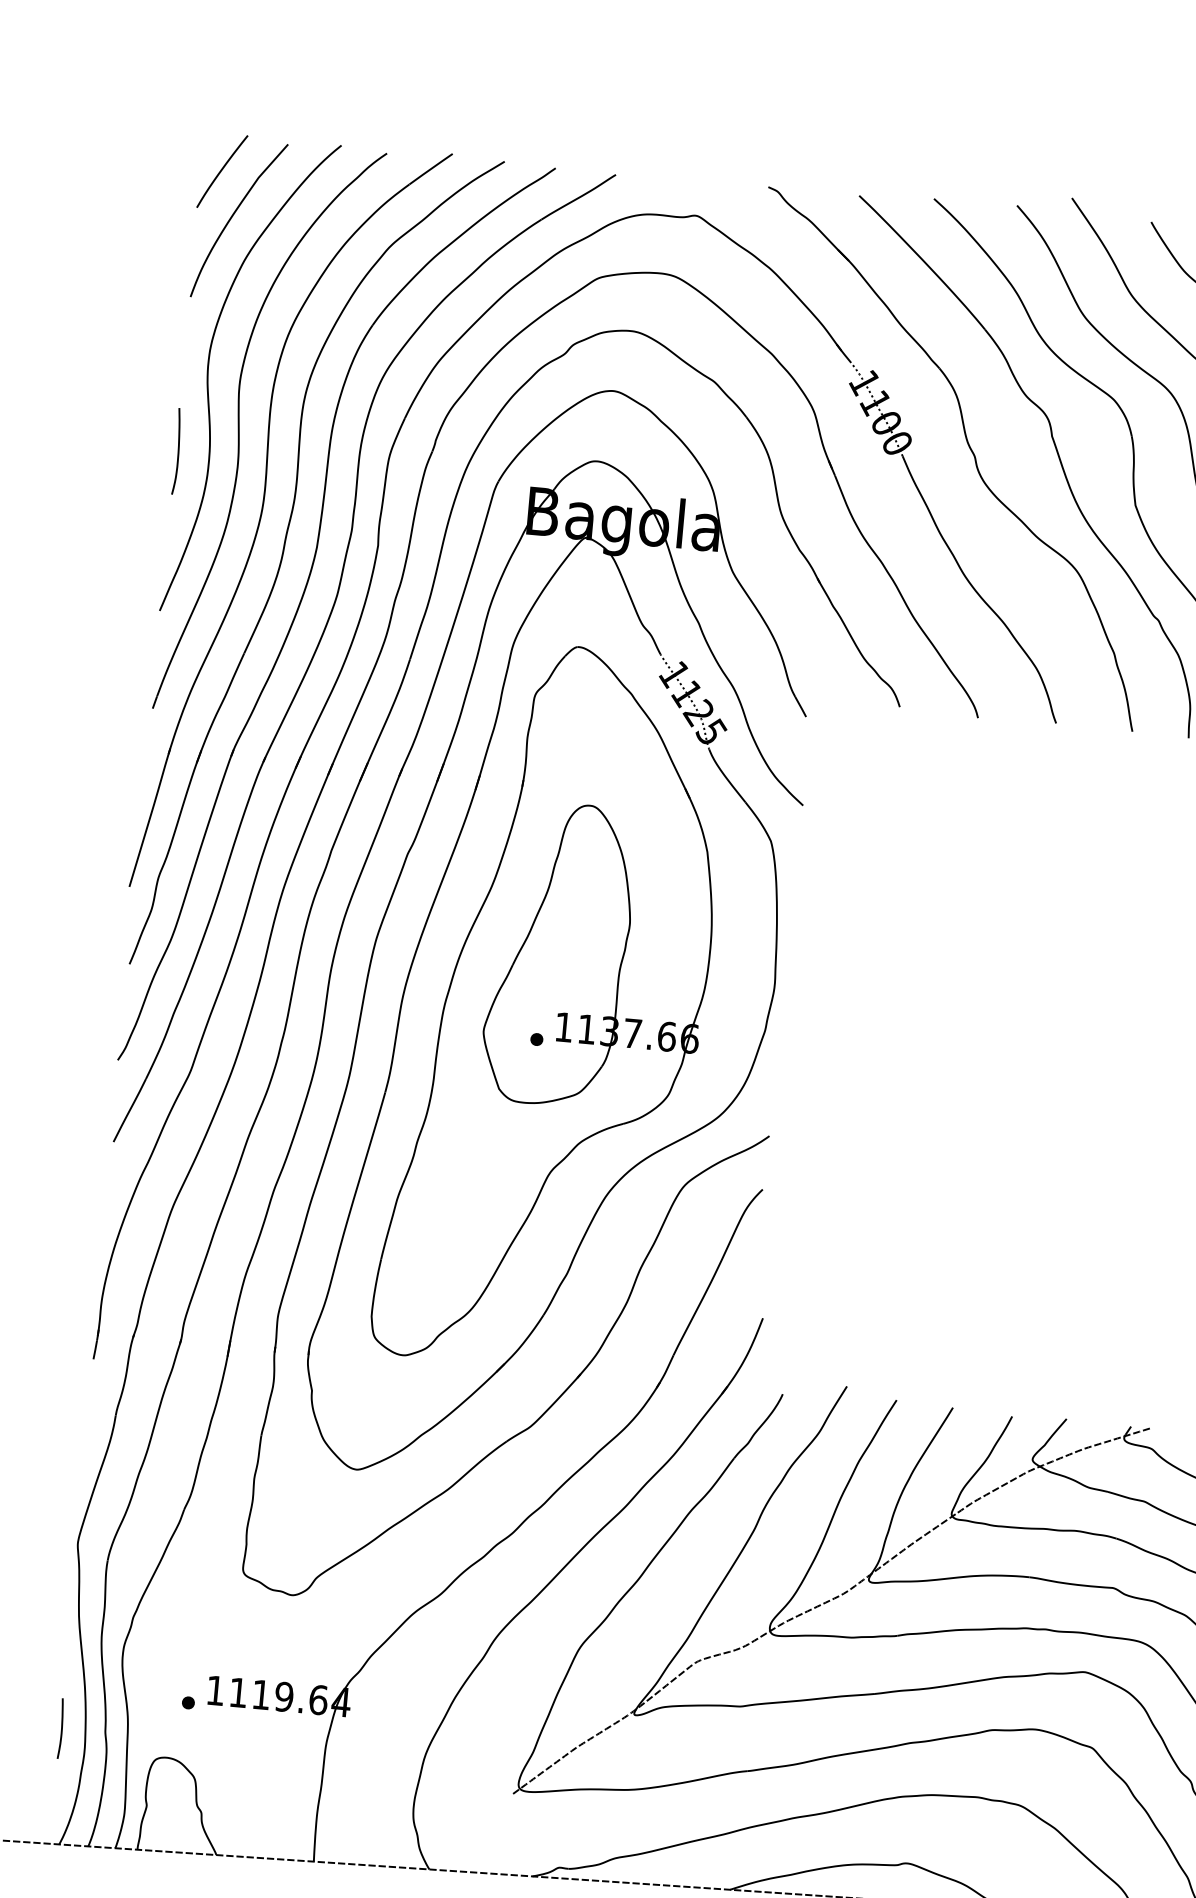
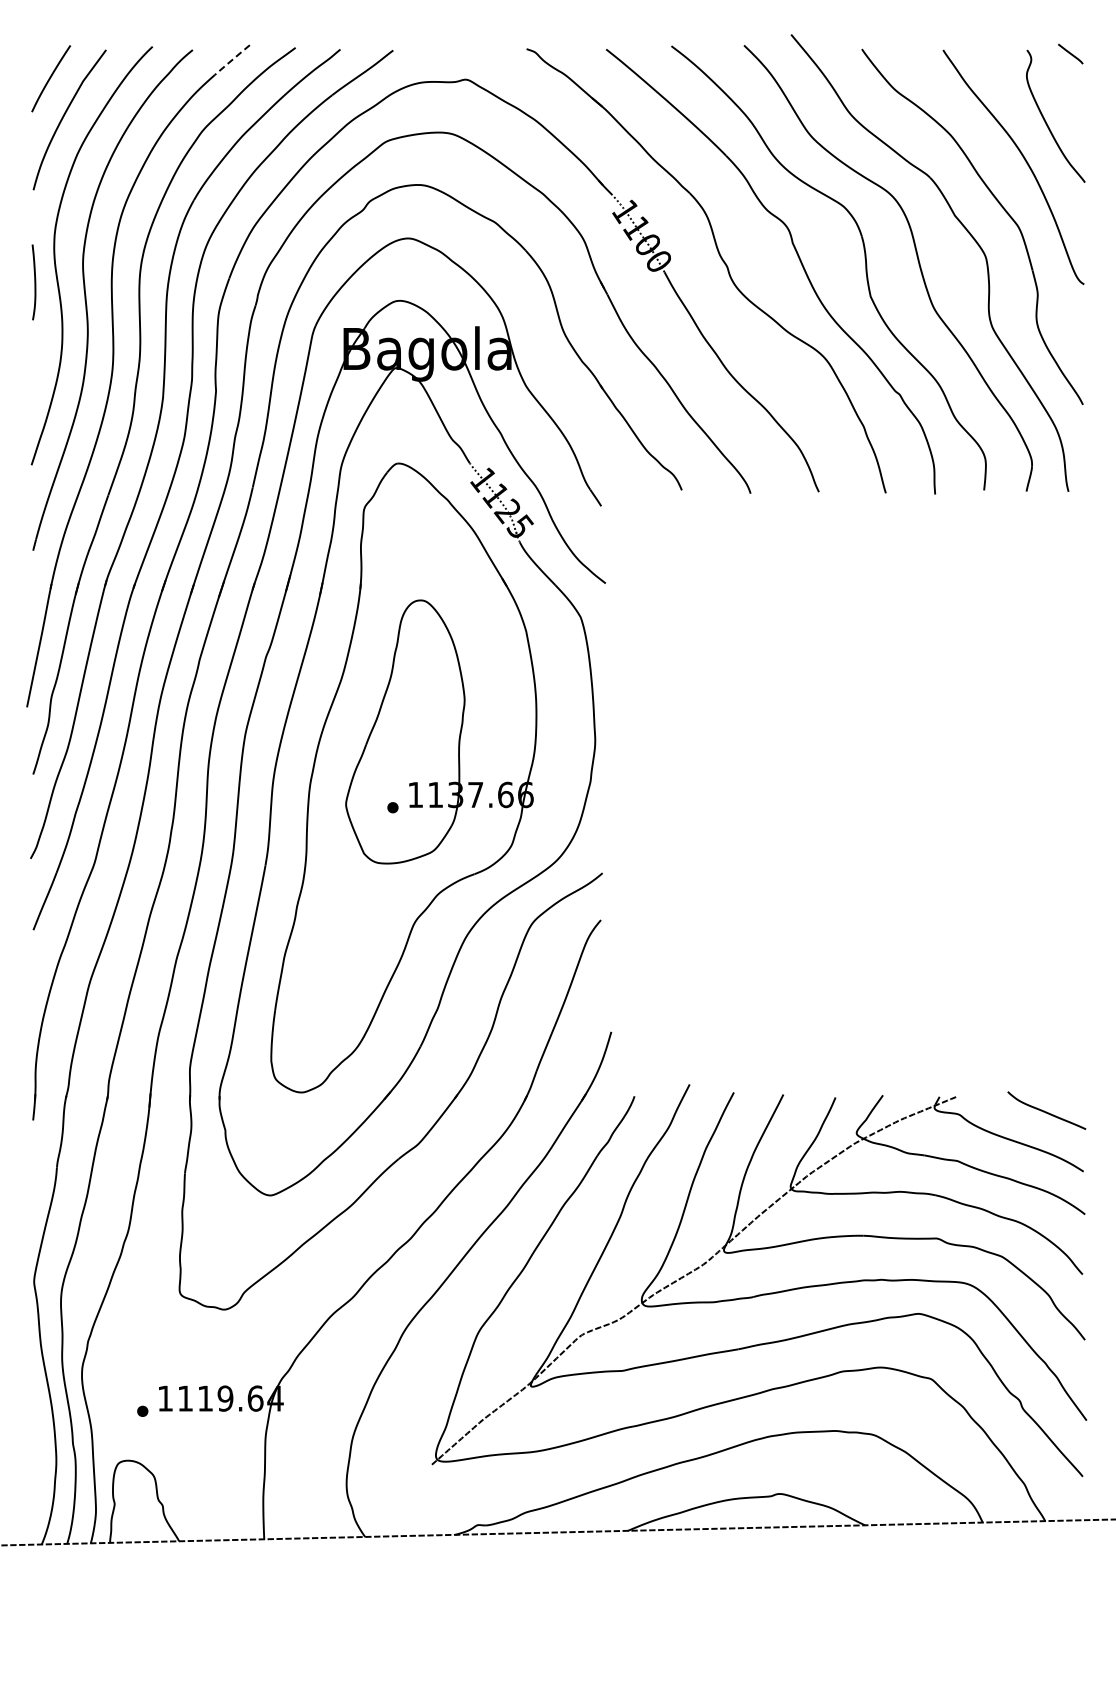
line: (430, 169) -> (231, 60), solid -> dashed
curve: (177, 451) -> (34, 282), moved
curve: (61, 1728) -> (34, 1443), removed

